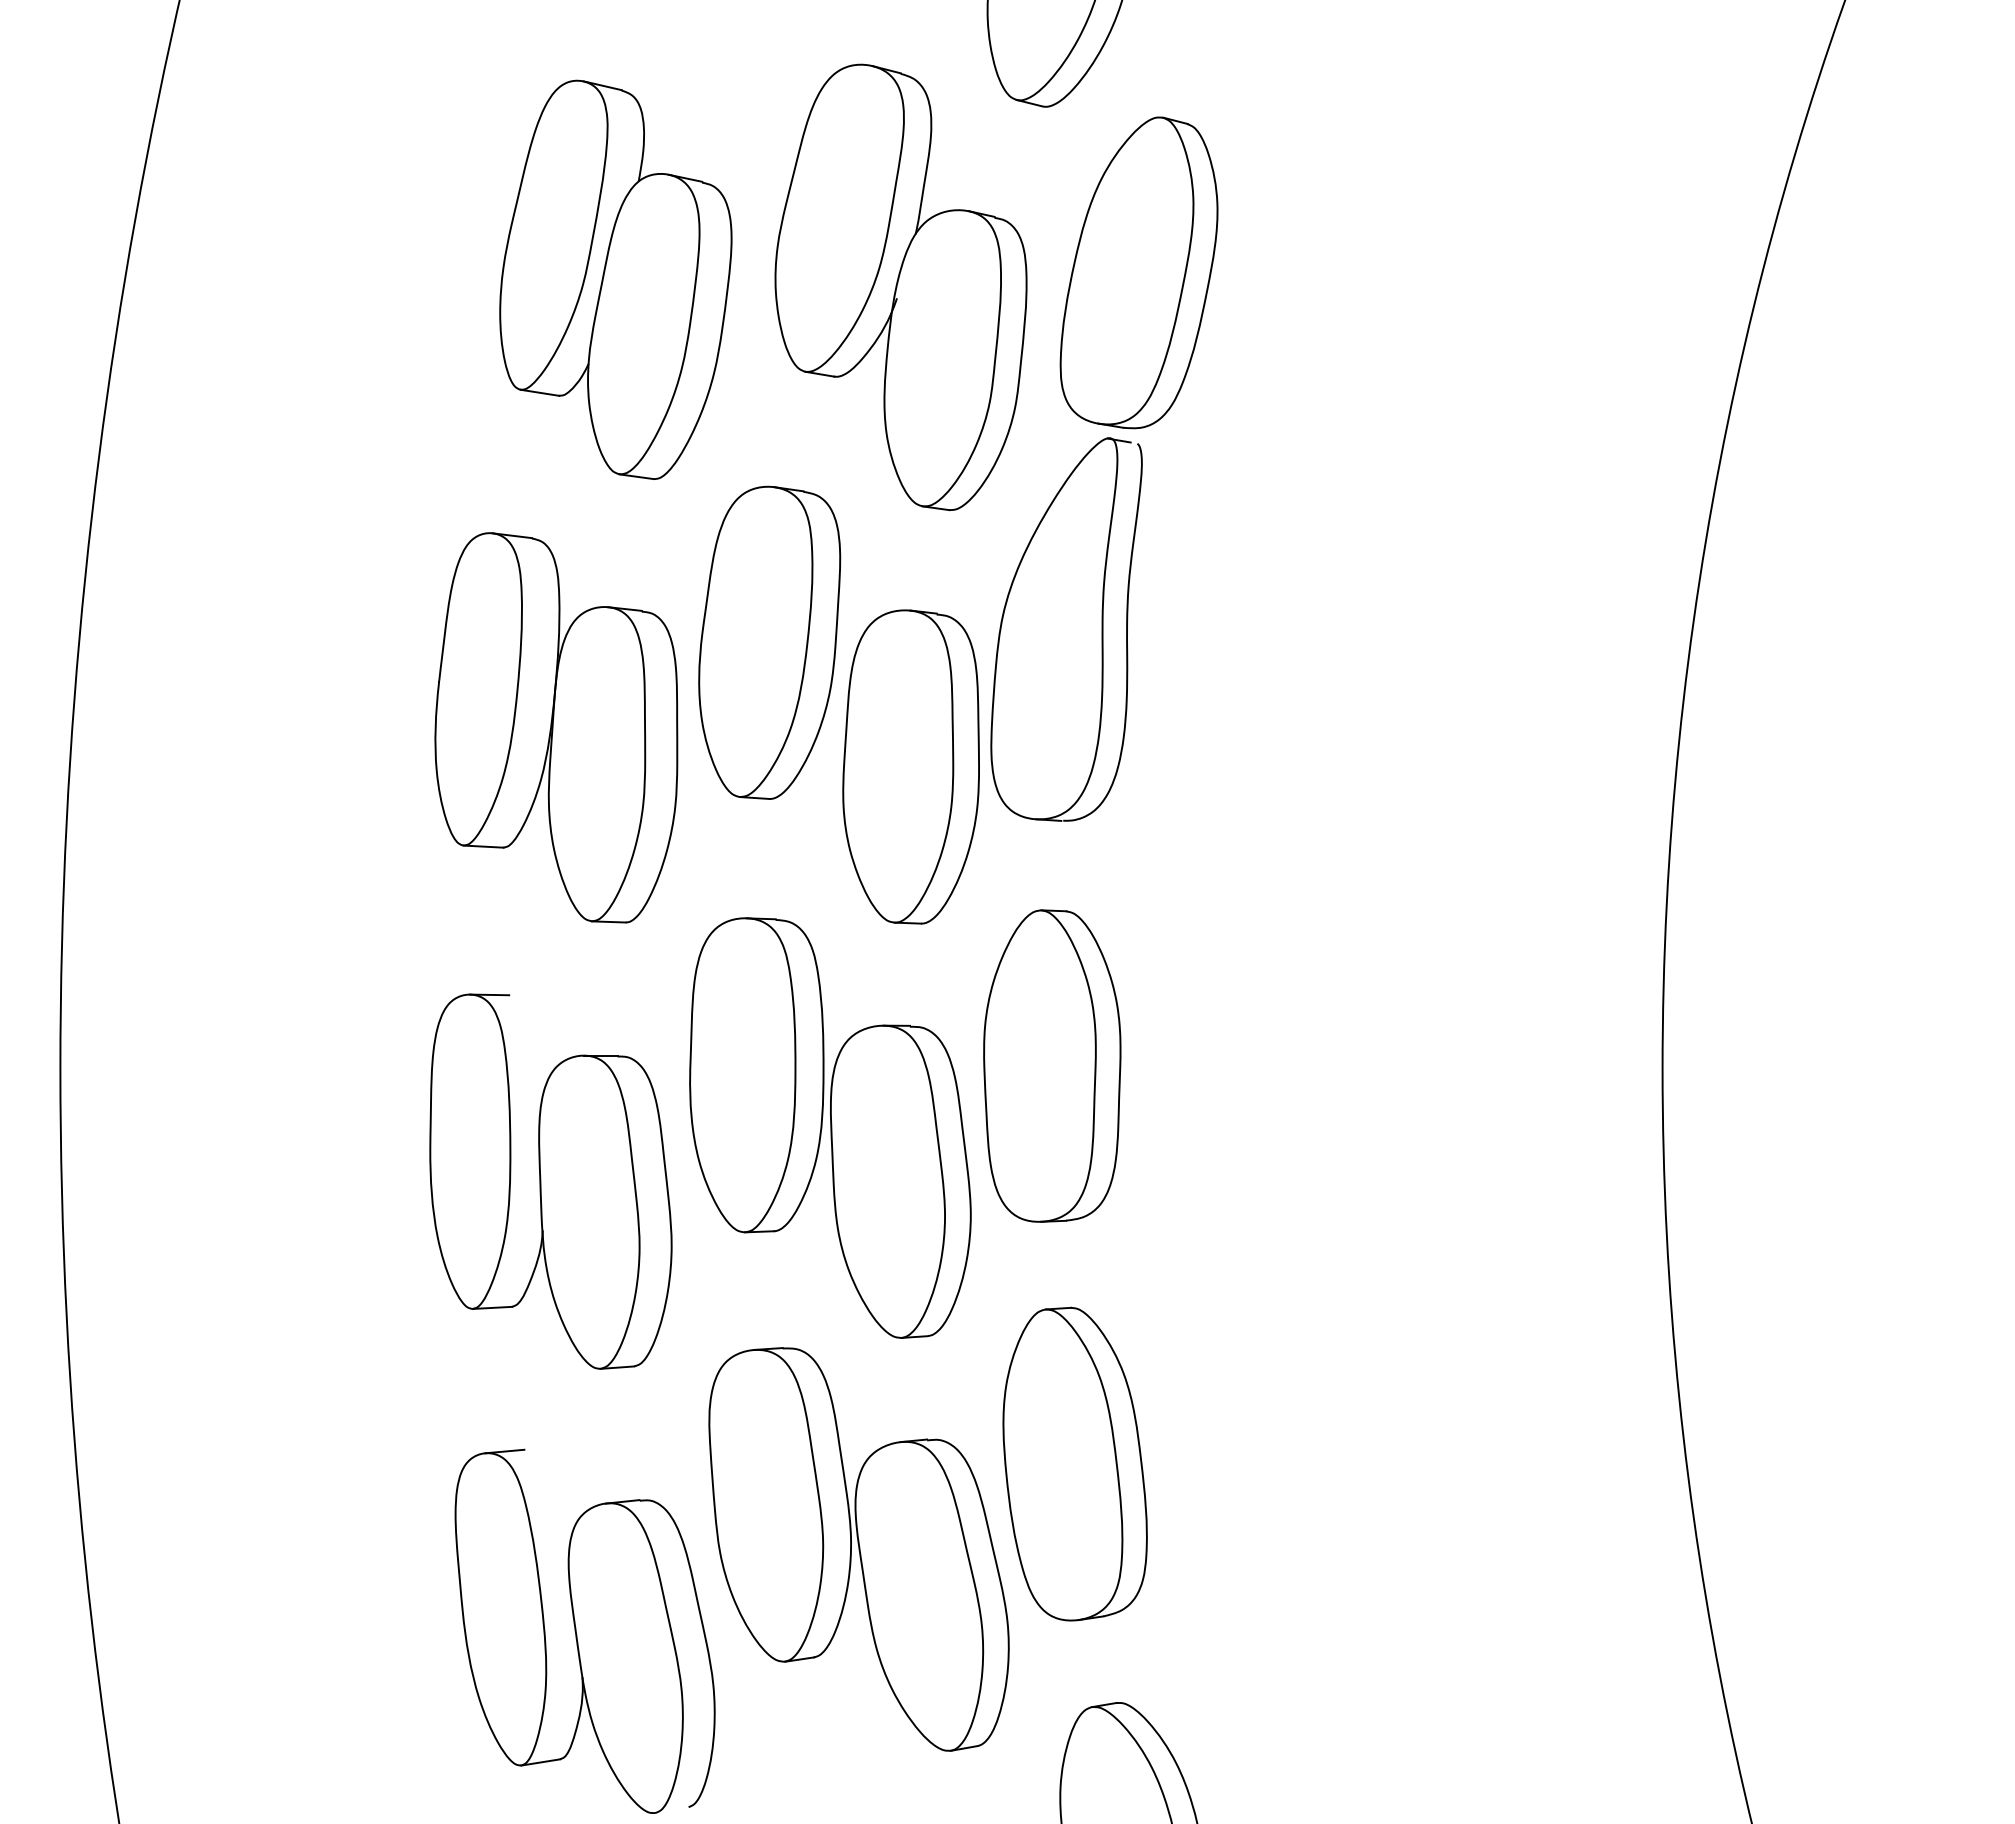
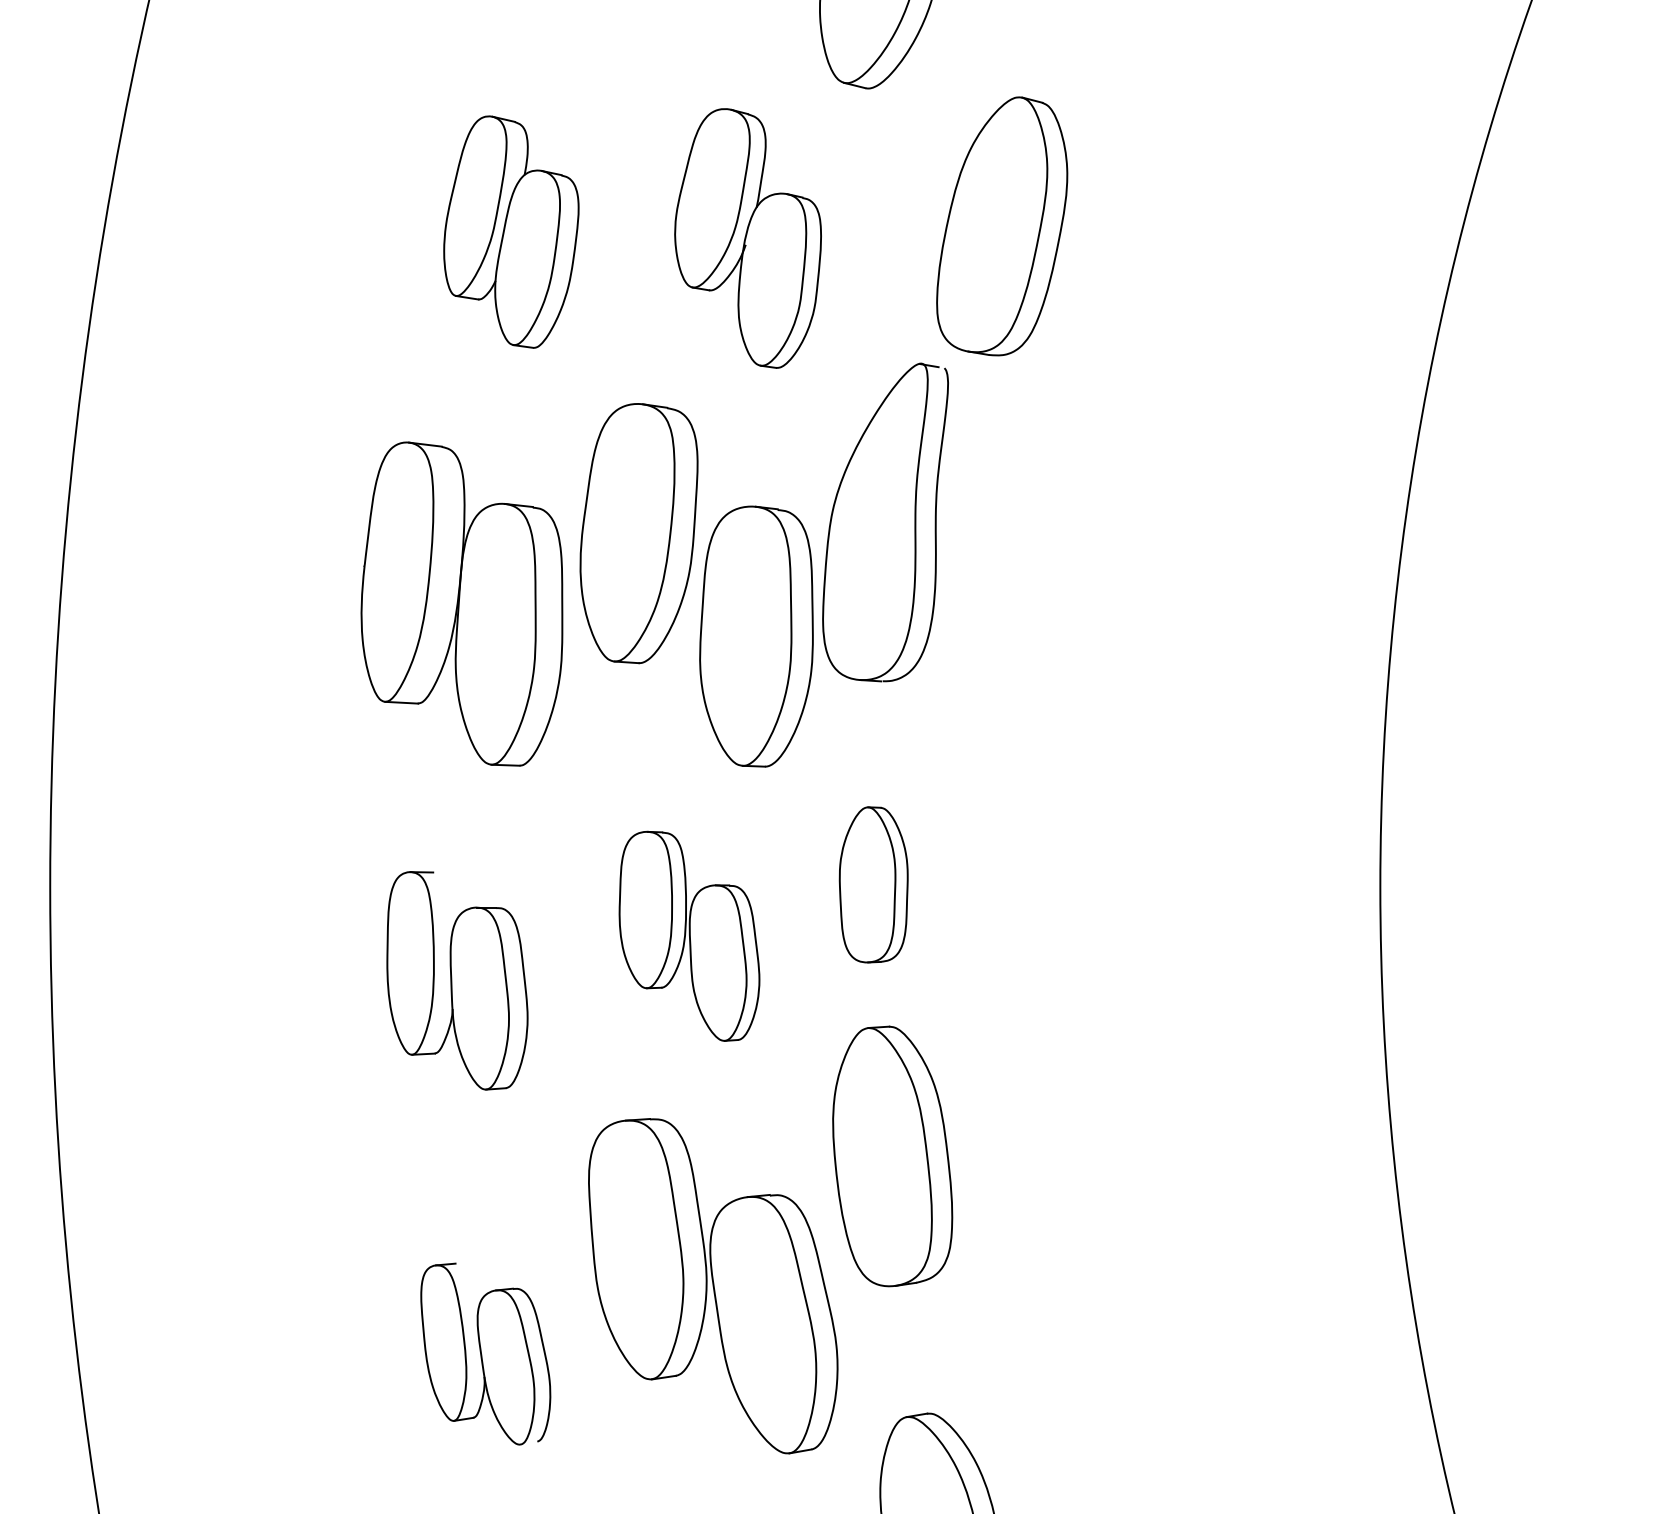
part: (1138, 272) -> (1001, 226), moved
part: (615, 279) -> (511, 231), size x0.7
part: (900, 287) -> (747, 238), size x0.7
part: (1052, 1065) -> (873, 884), size x0.6
part: (830, 1127) -> (689, 935), size x0.6
part: (550, 1181) -> (457, 980), size x0.7
part: (1074, 1463) -> (892, 1155), moved
part: (584, 1630) -> (485, 1353), size x0.6

